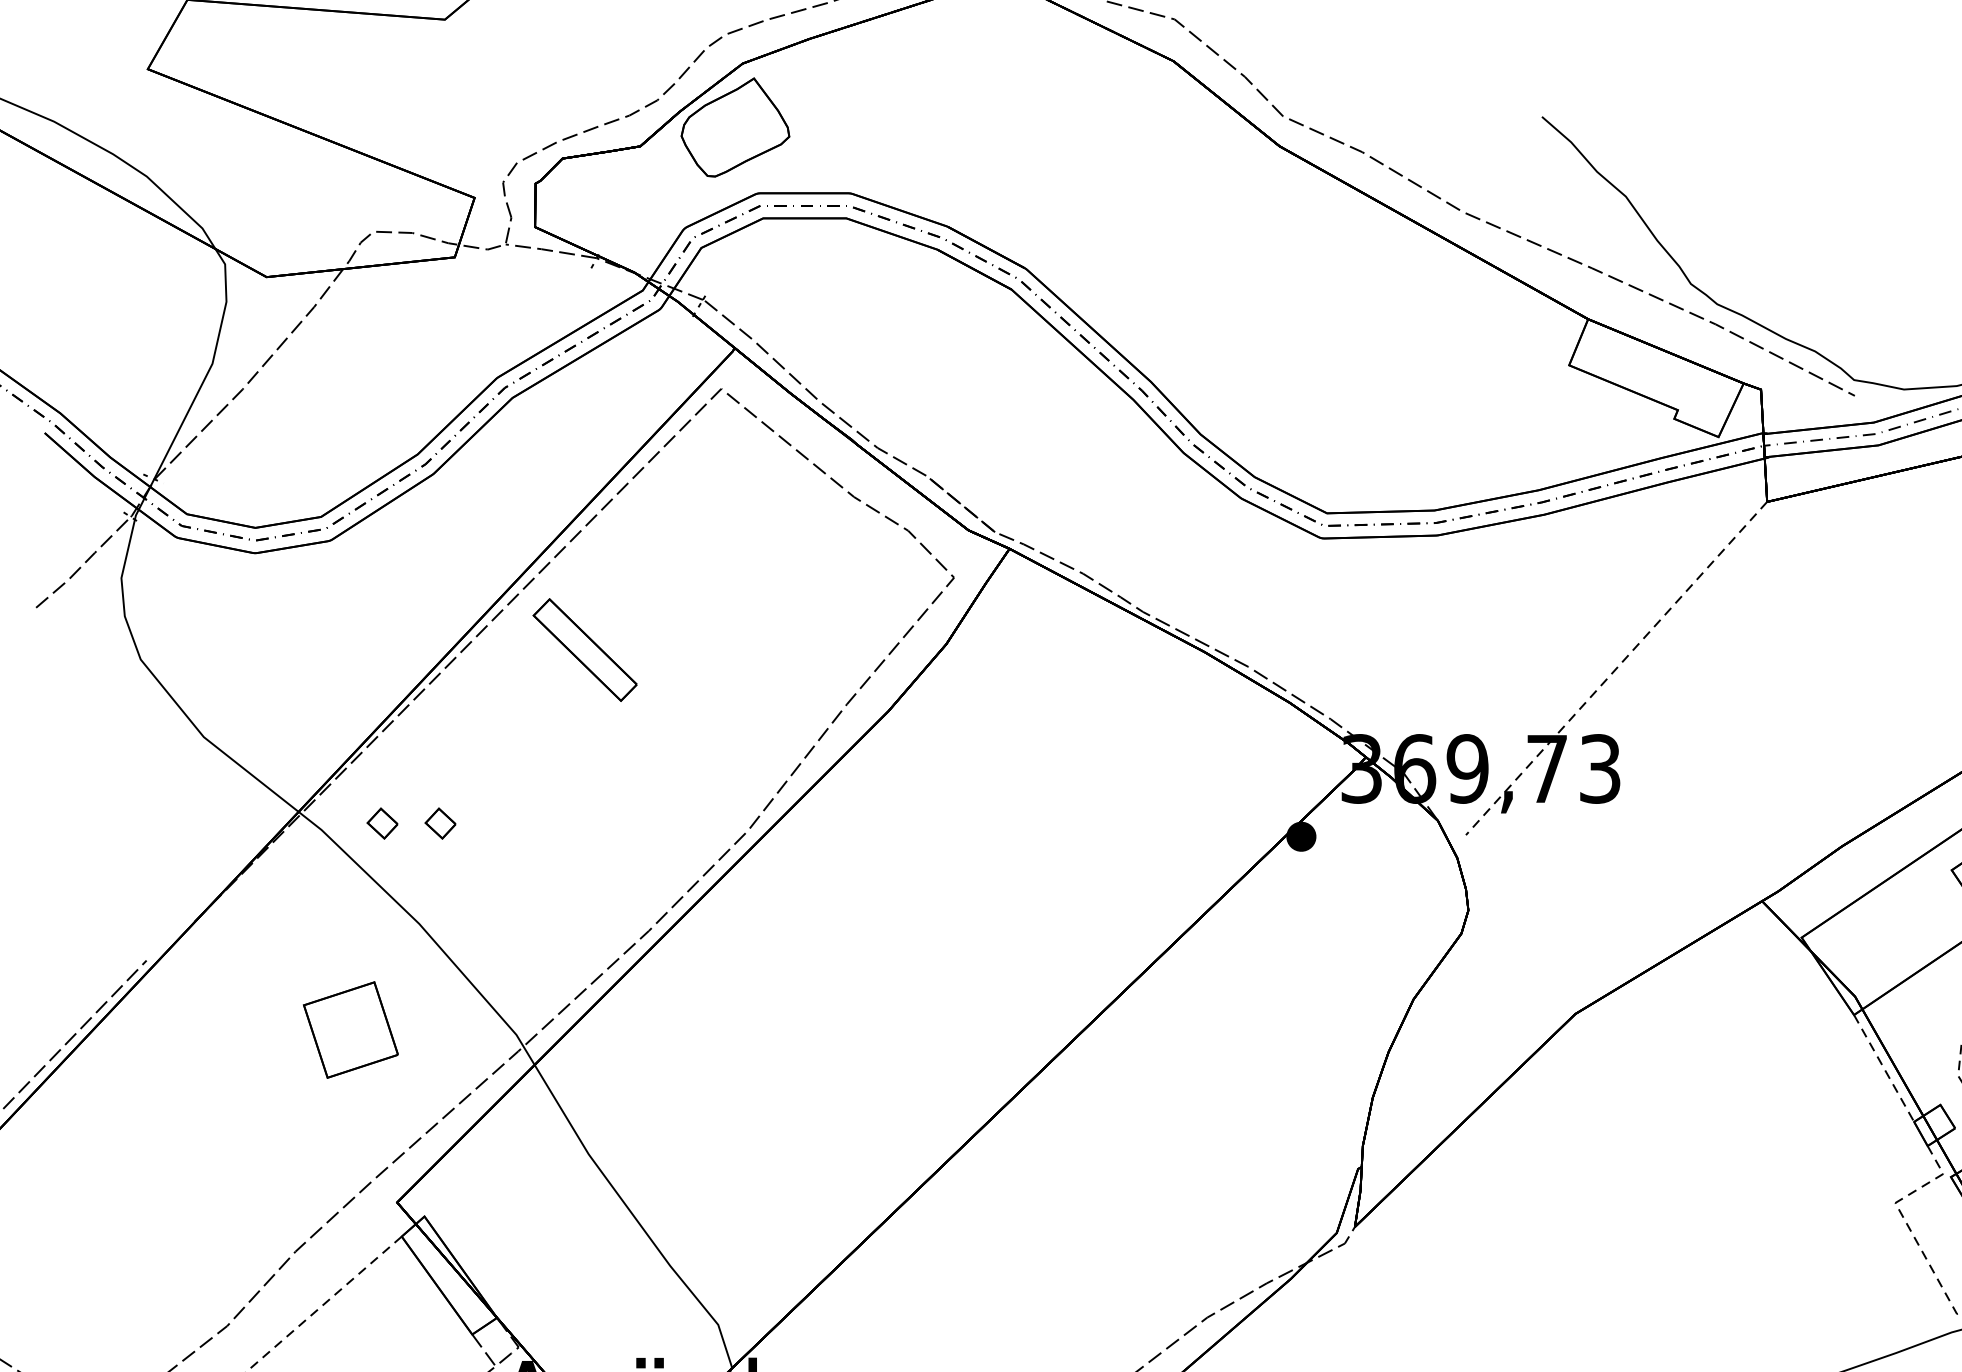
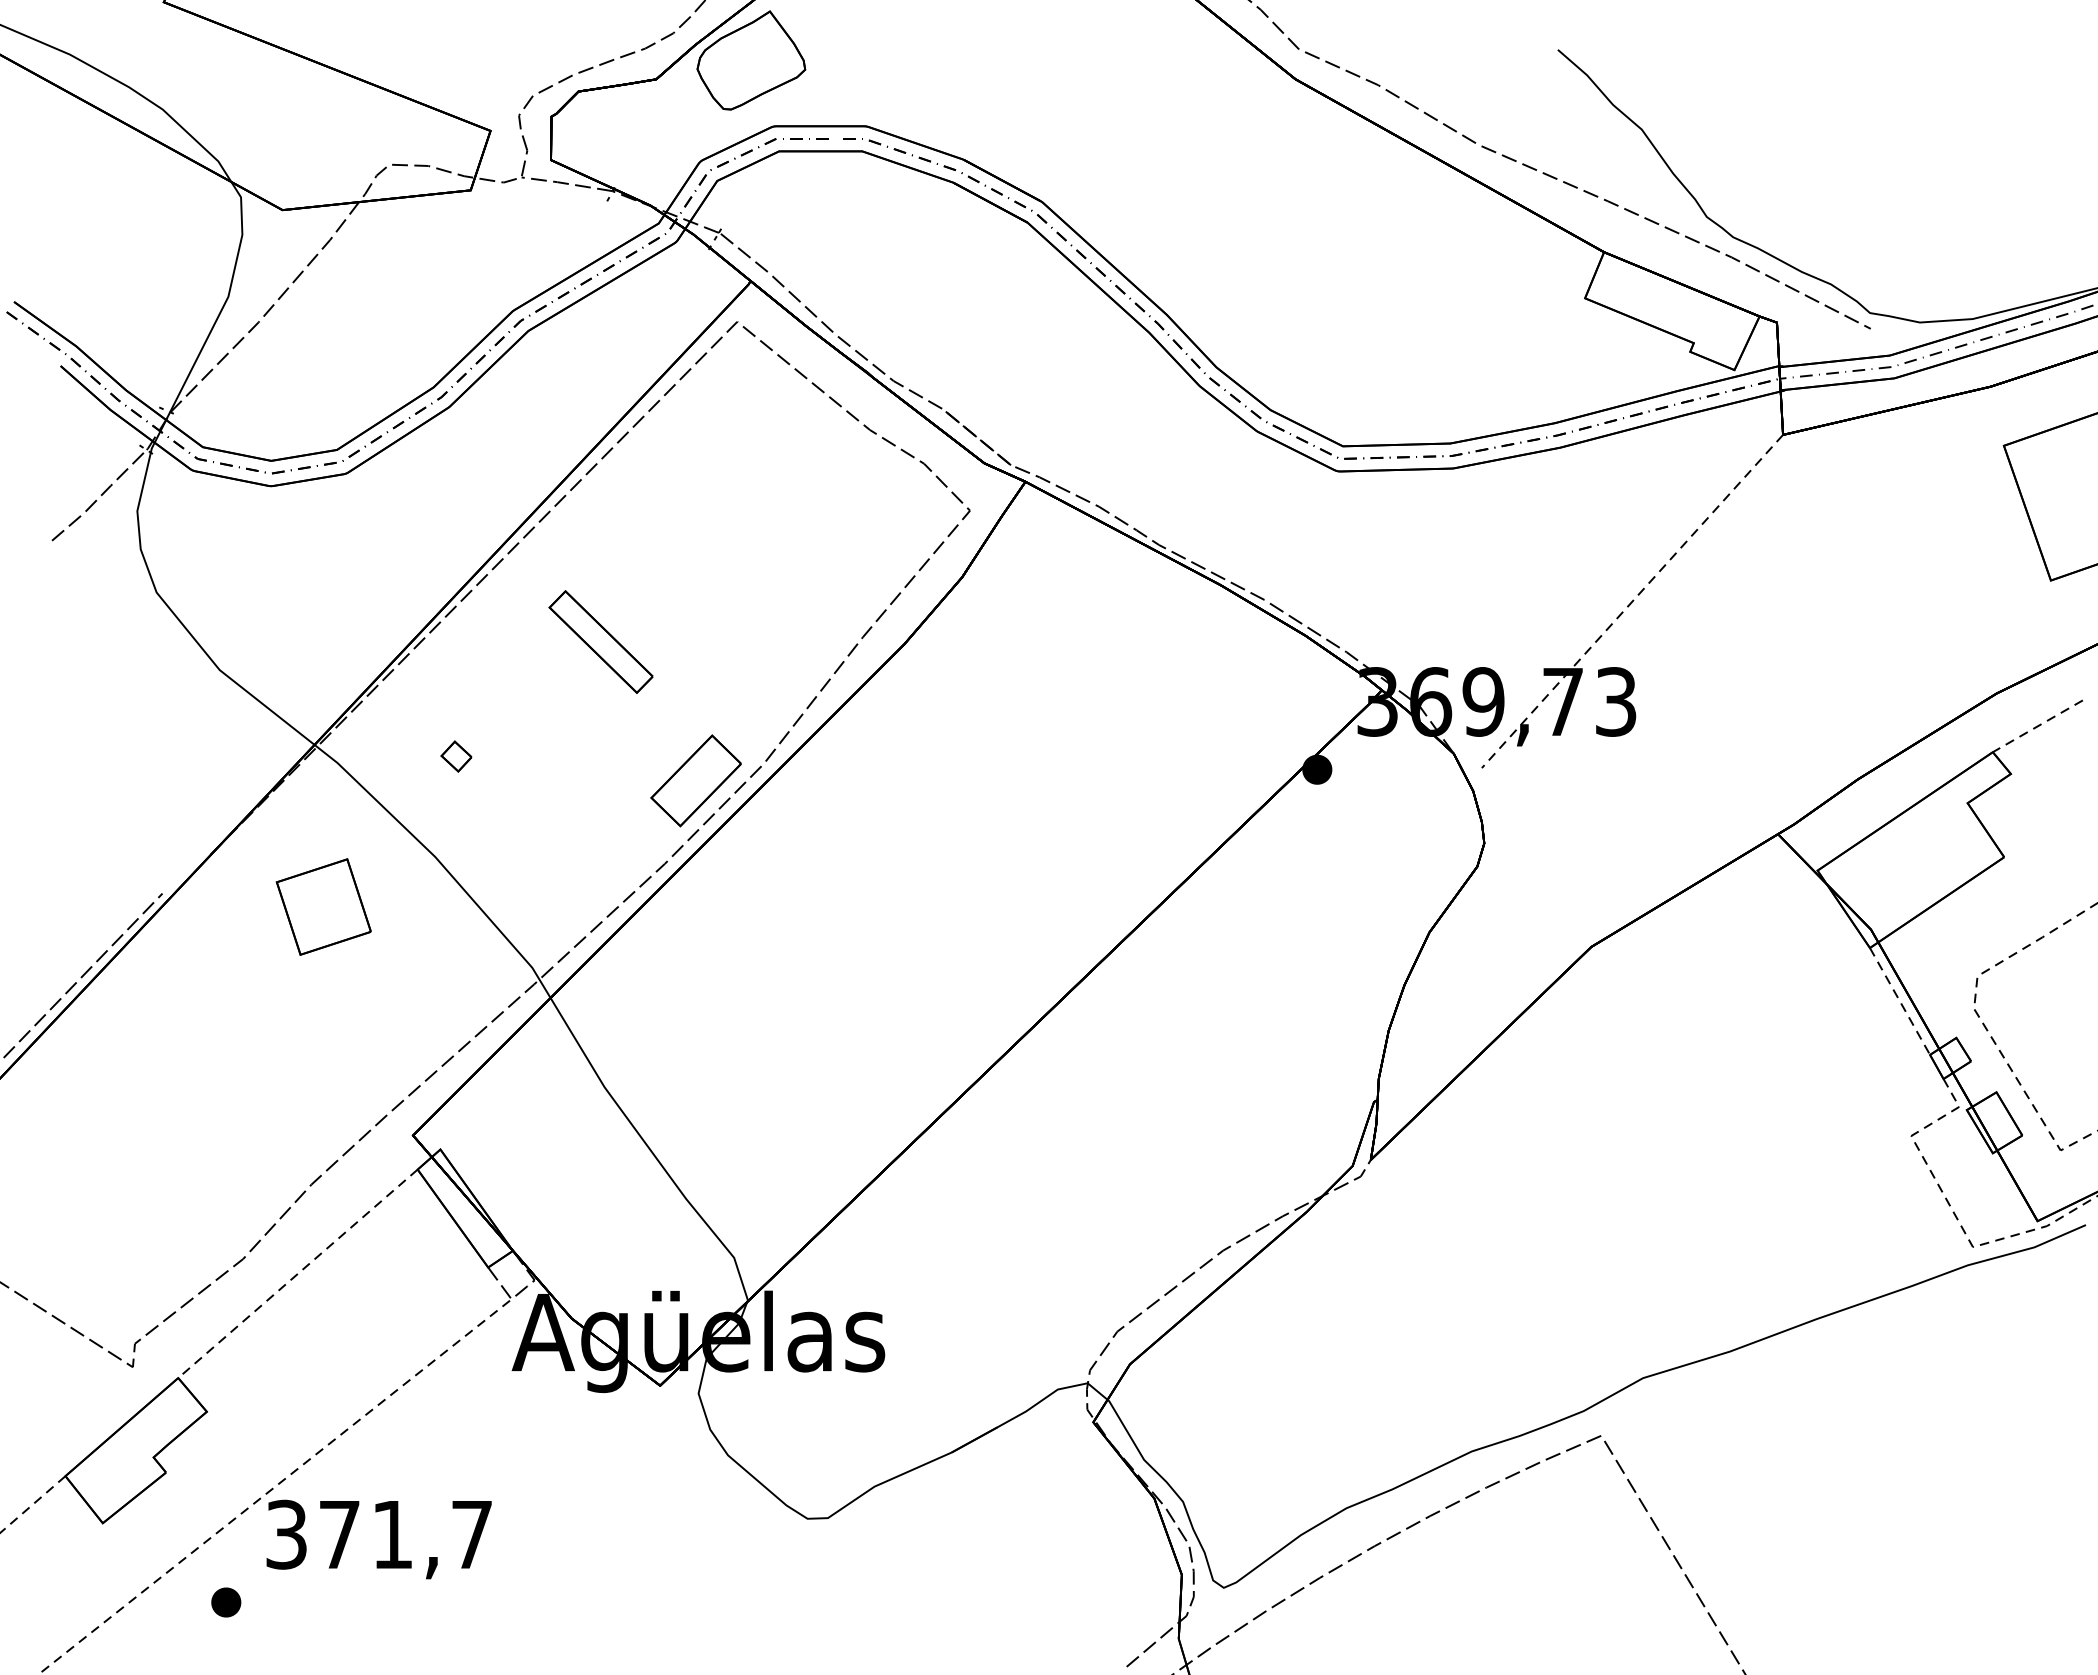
part: (584, 649) -> (600, 641), moved
part: (382, 823) -> (398, 756), removed
part: (679, 847) -> (695, 780), added
part: (350, 1029) -> (323, 906), moved

